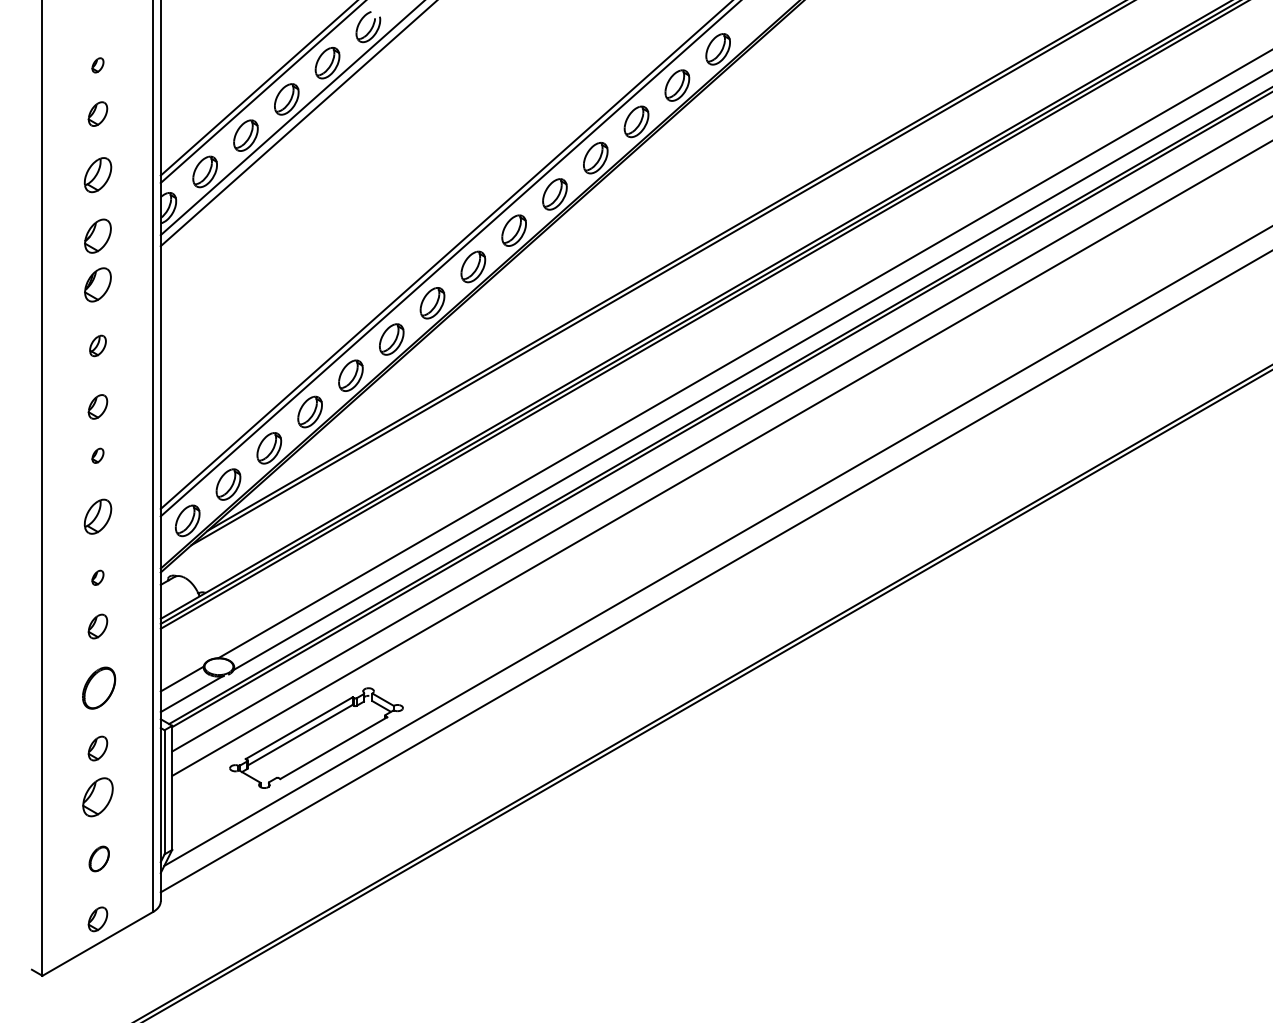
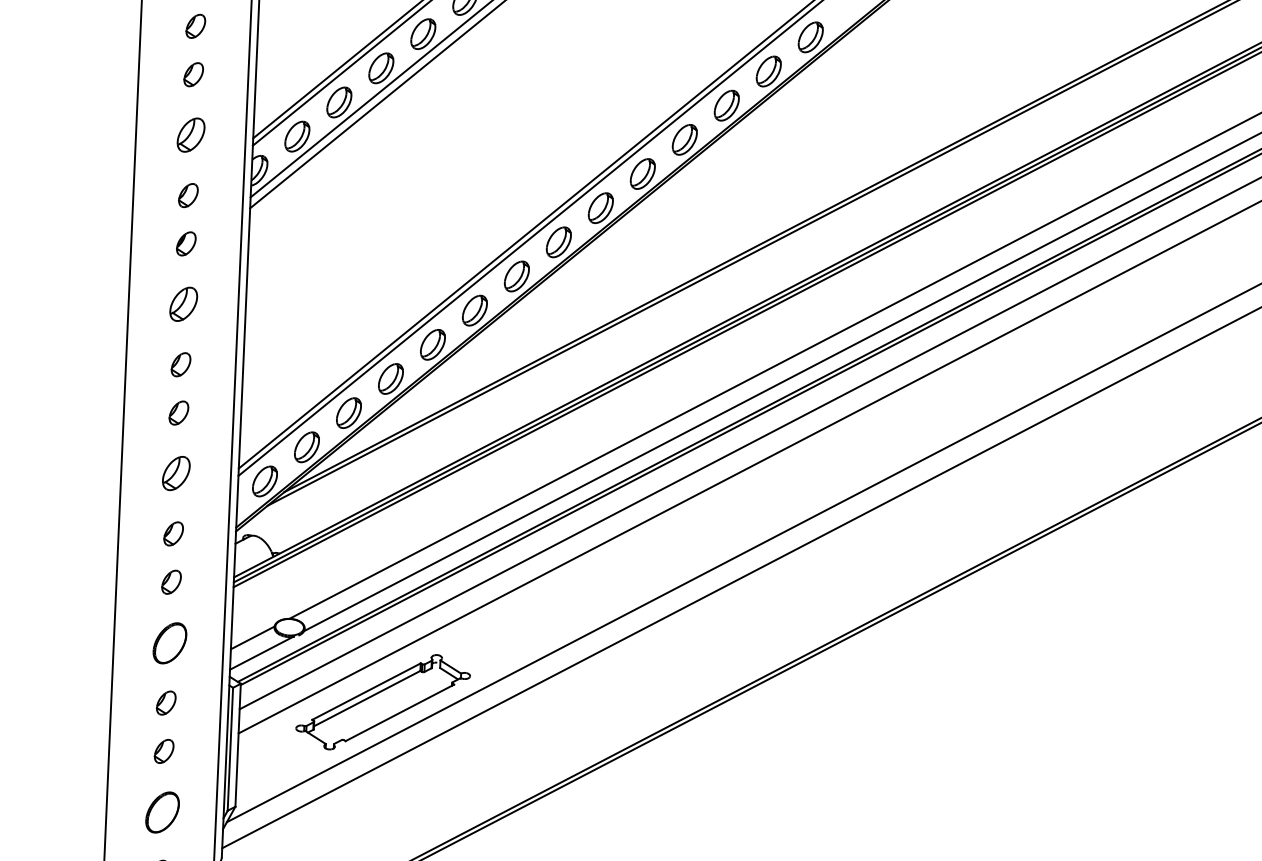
part: (97, 65) -> (195, 26), size x1.67
part: (97, 235) -> (187, 194), size x0.71
part: (97, 284) -> (185, 243), size x0.71
part: (97, 345) -> (183, 303), size x1.67
part: (97, 455) -> (178, 412), size x1.67
part: (97, 577) -> (173, 533), size x1.67
part: (97, 797) -> (163, 751), size x0.62
part: (99, 858) -> (163, 812), size x1.67

